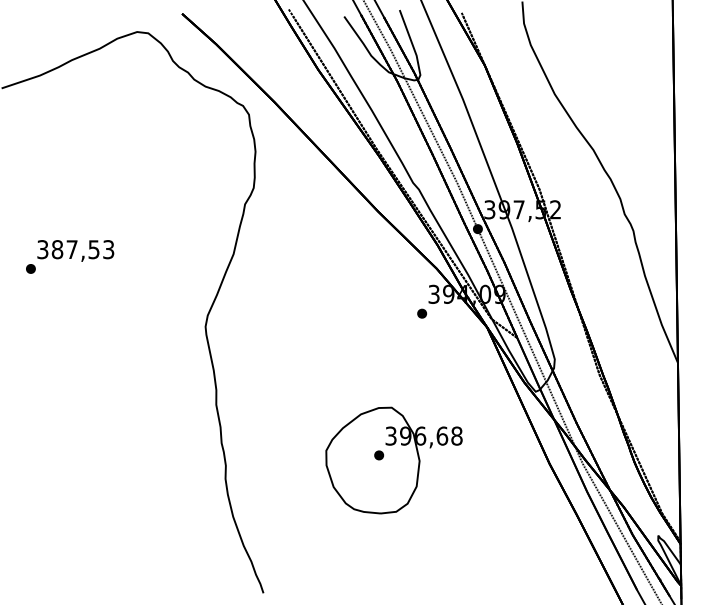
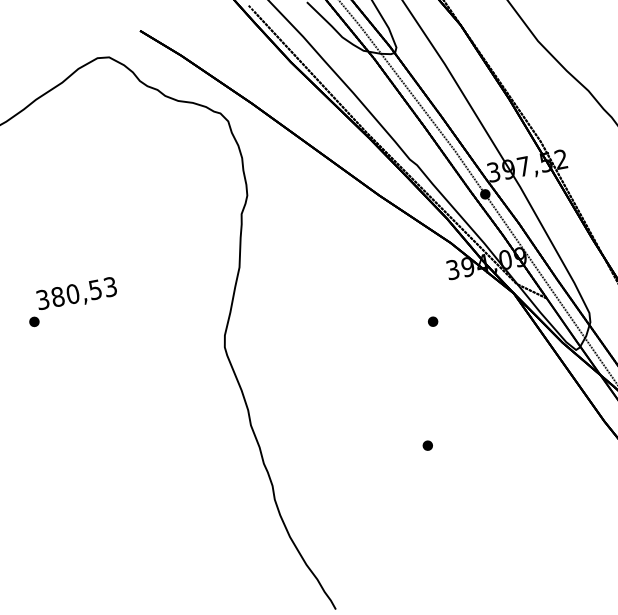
text: (71, 249) -> (72, 294), 387,53 -> 380,53
part: (422, 313) -> (433, 321), moved
part: (393, 460) -> (443, 448), removed

